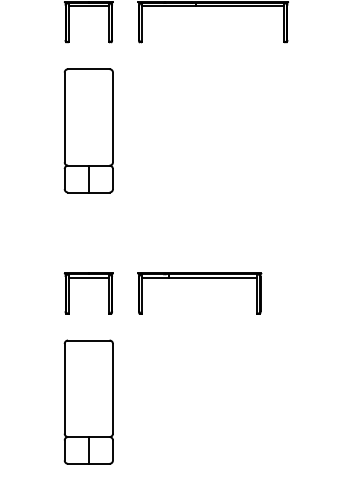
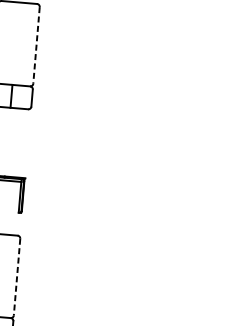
line: (112, 117) -> (36, 45), solid -> dashed
part: (199, 278) -> (98, 189), removed
line: (112, 388) -> (16, 276), solid -> dashed

